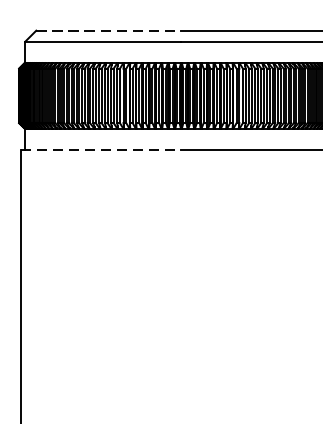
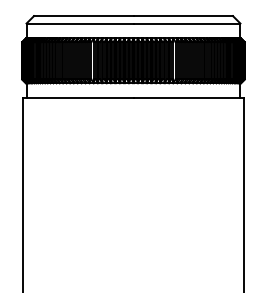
line: (108, 31) -> (83, 16), dashed -> solid
line: (101, 150) -> (78, 98), dashed -> solid

